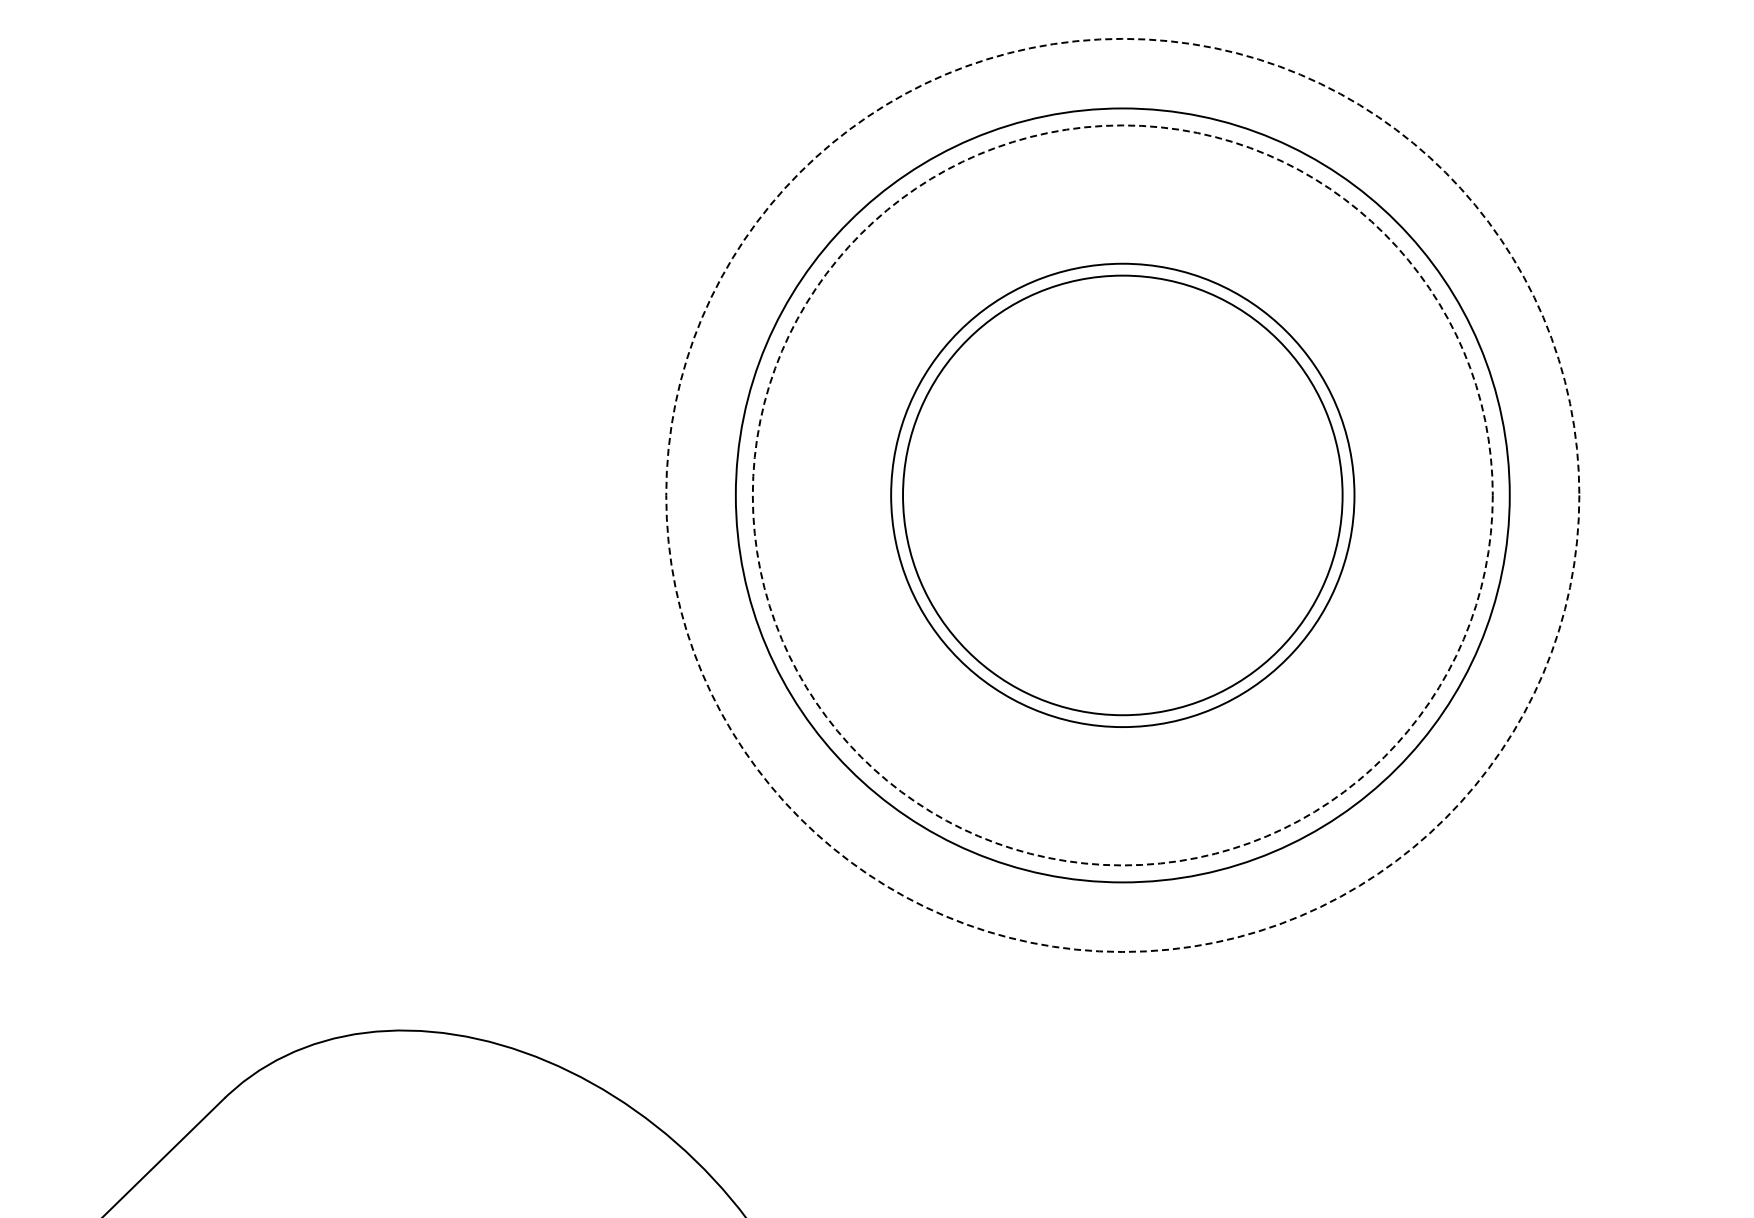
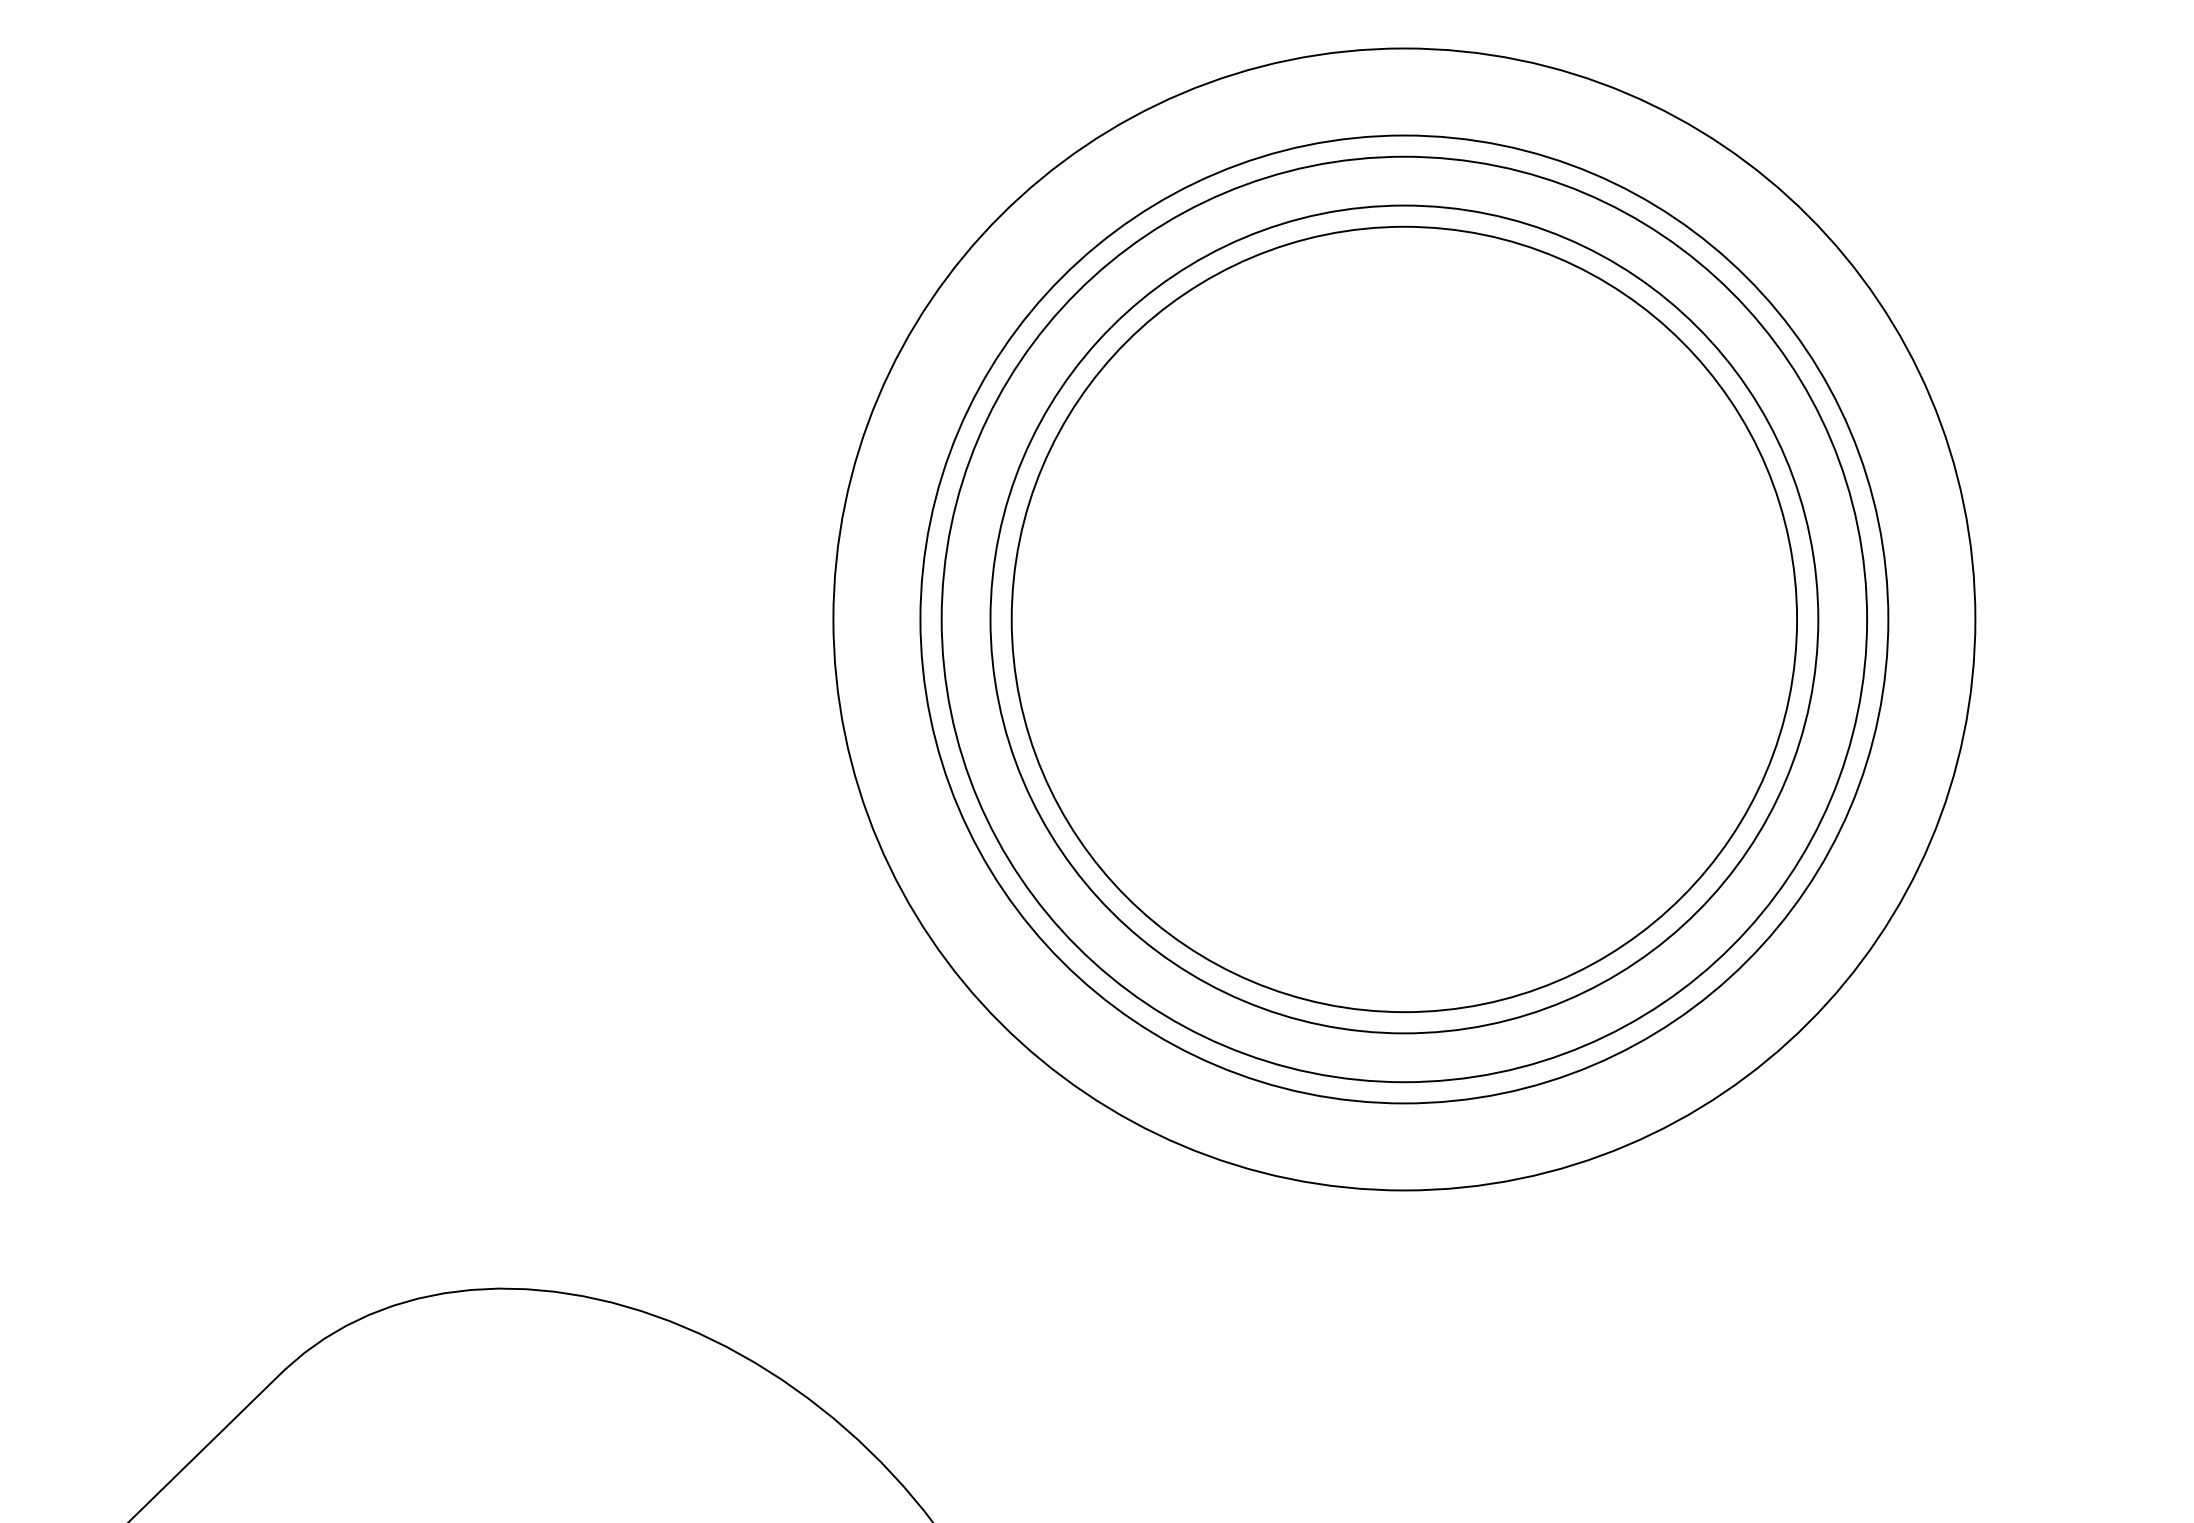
circle: (1122, 495) -> (1404, 619), dashed -> solid
circle: (1122, 495) -> (1404, 619), dashed -> solid
circle: (1122, 495) -> (1404, 619), size x1.43
circle: (1122, 495) -> (1404, 619), size x1.43

